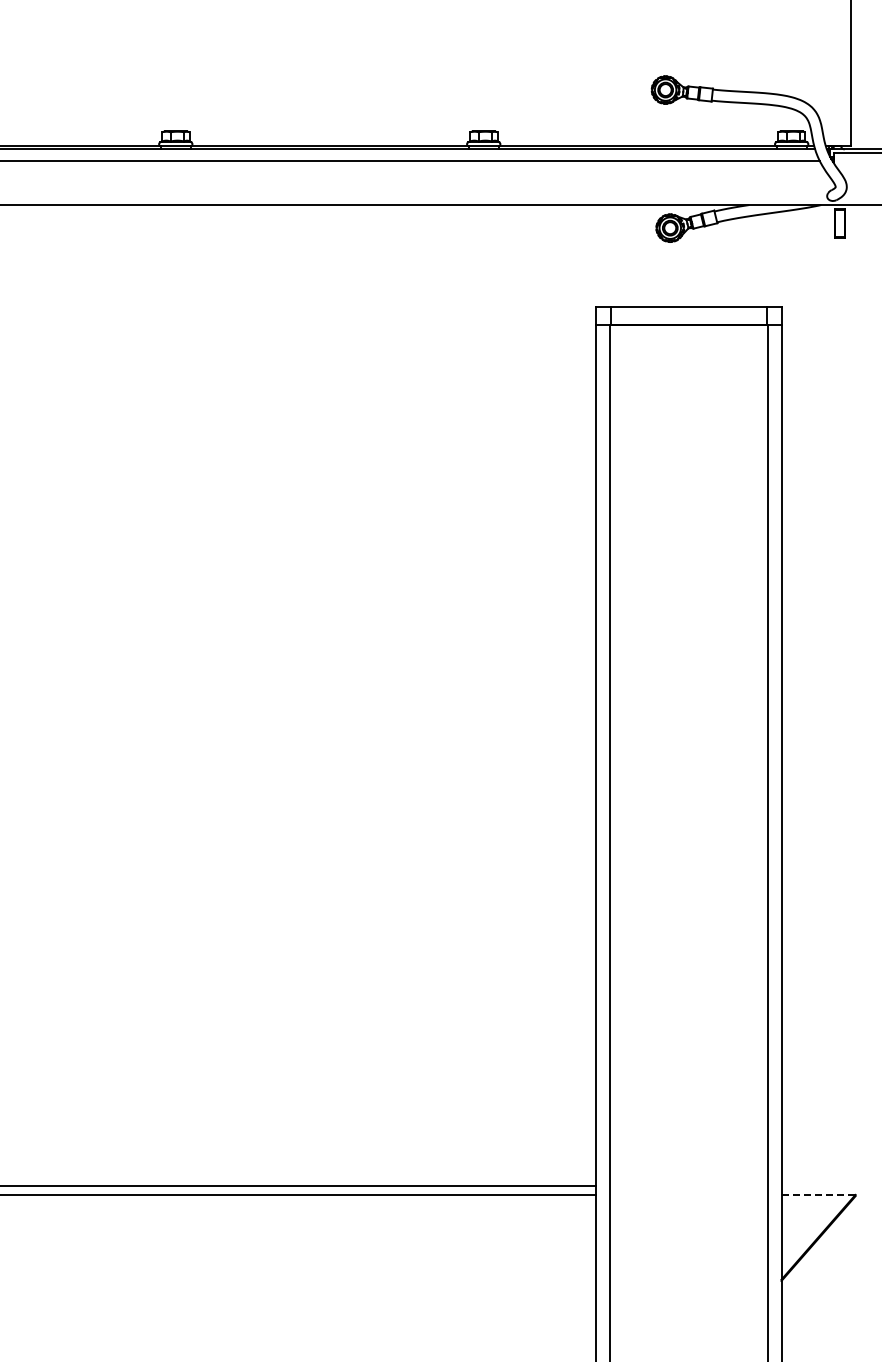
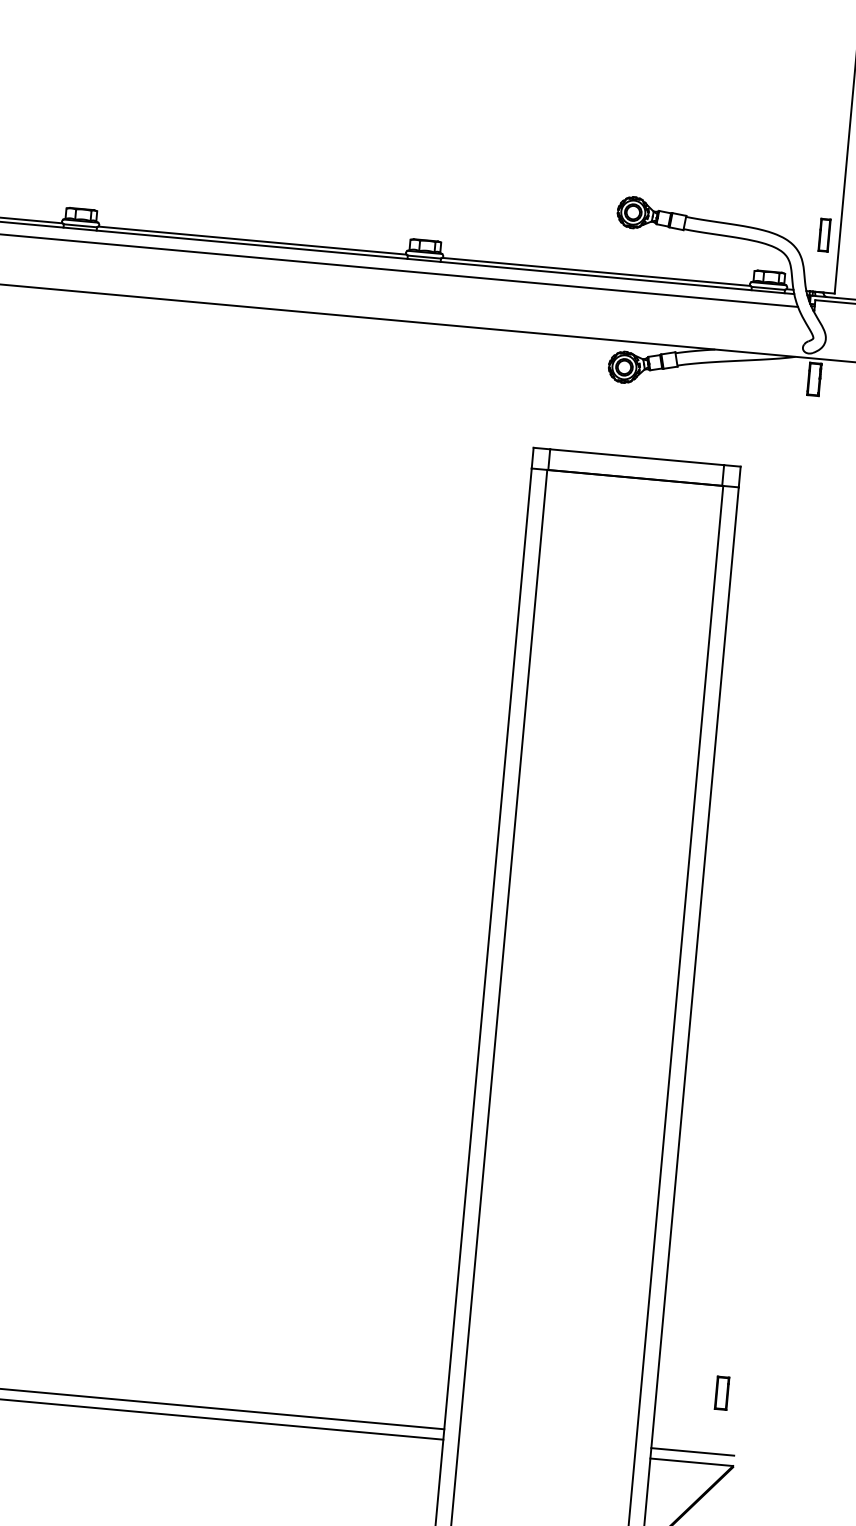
part: (836, 94) -> (823, 234), added
part: (839, 1131) -> (721, 1393), added
line: (818, 1185) -> (692, 1451), added
line: (818, 1194) -> (691, 1461), dashed -> solid

